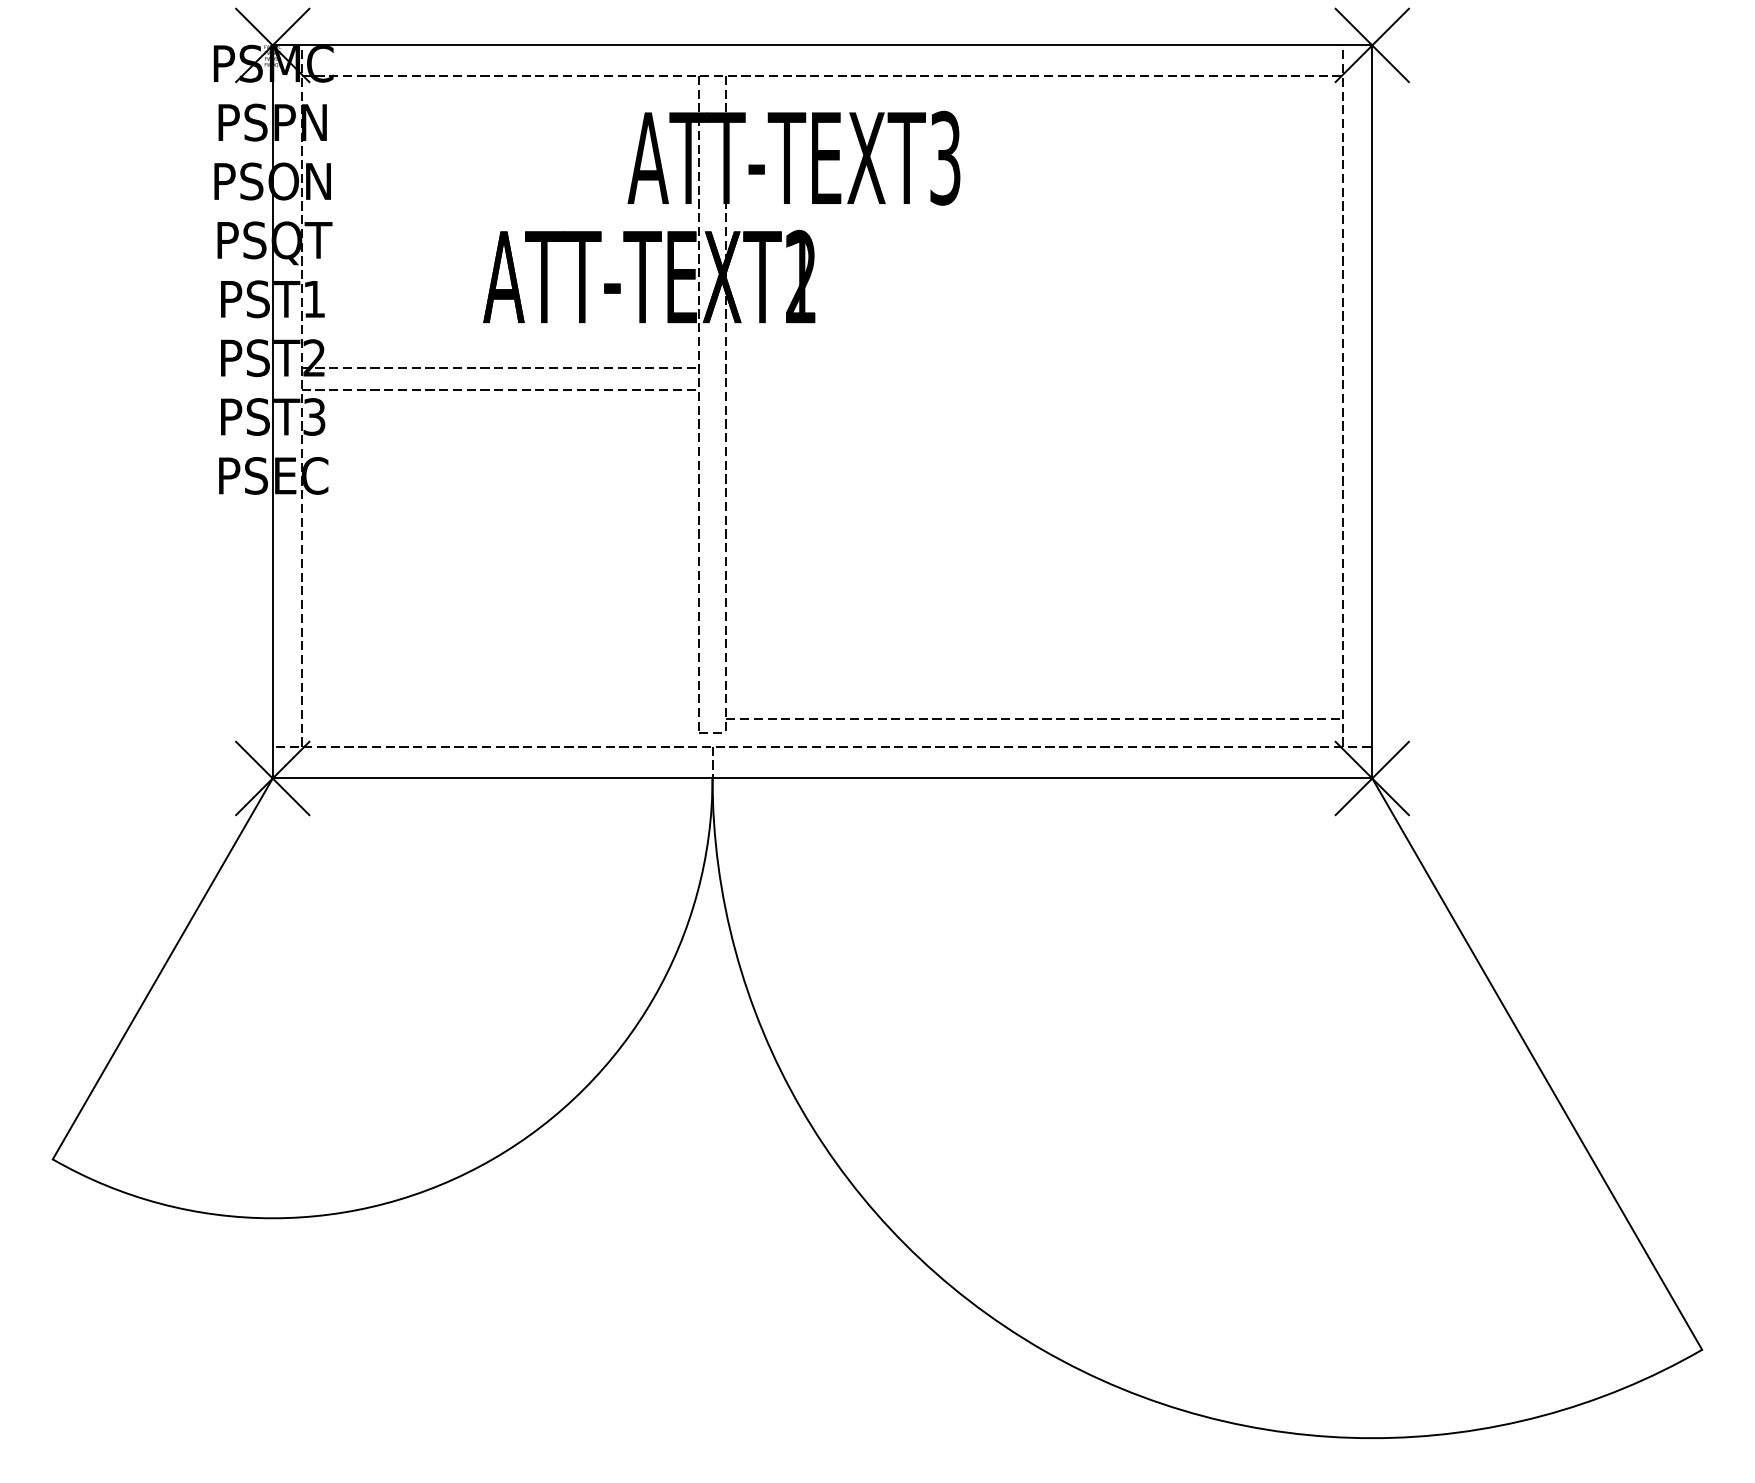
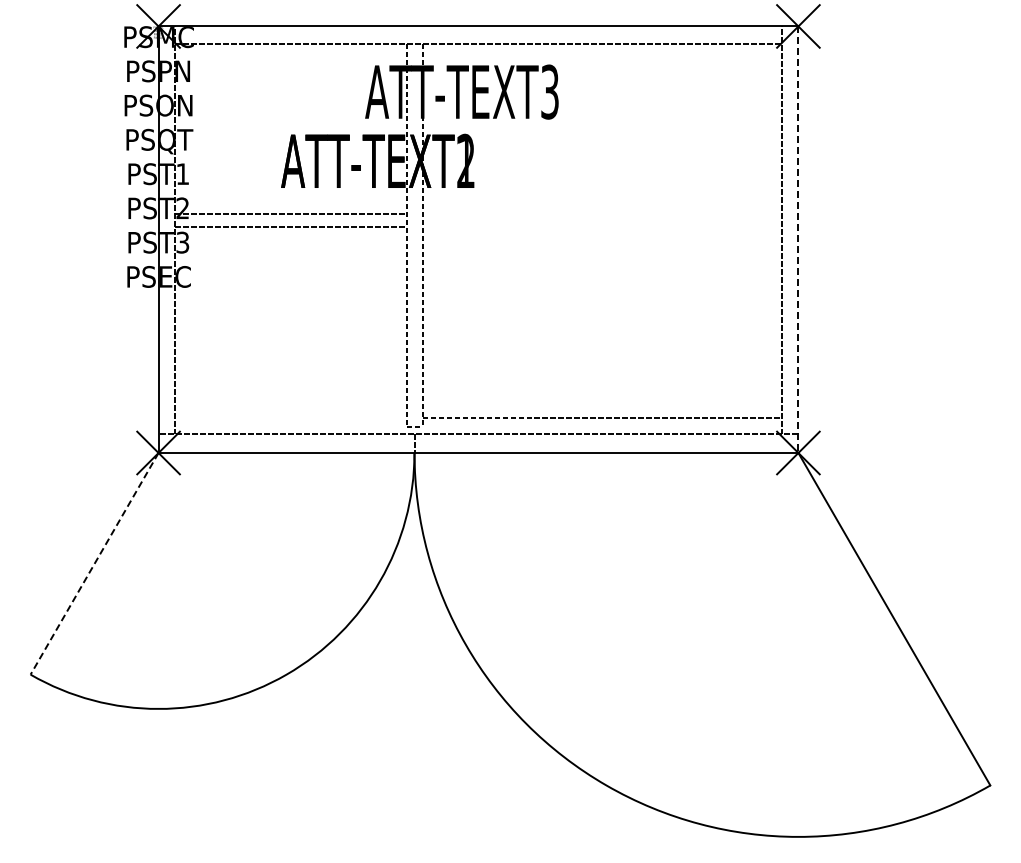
line: (1372, 413) -> (798, 240), solid -> dashed
line: (162, 968) -> (94, 563), solid -> dashed

